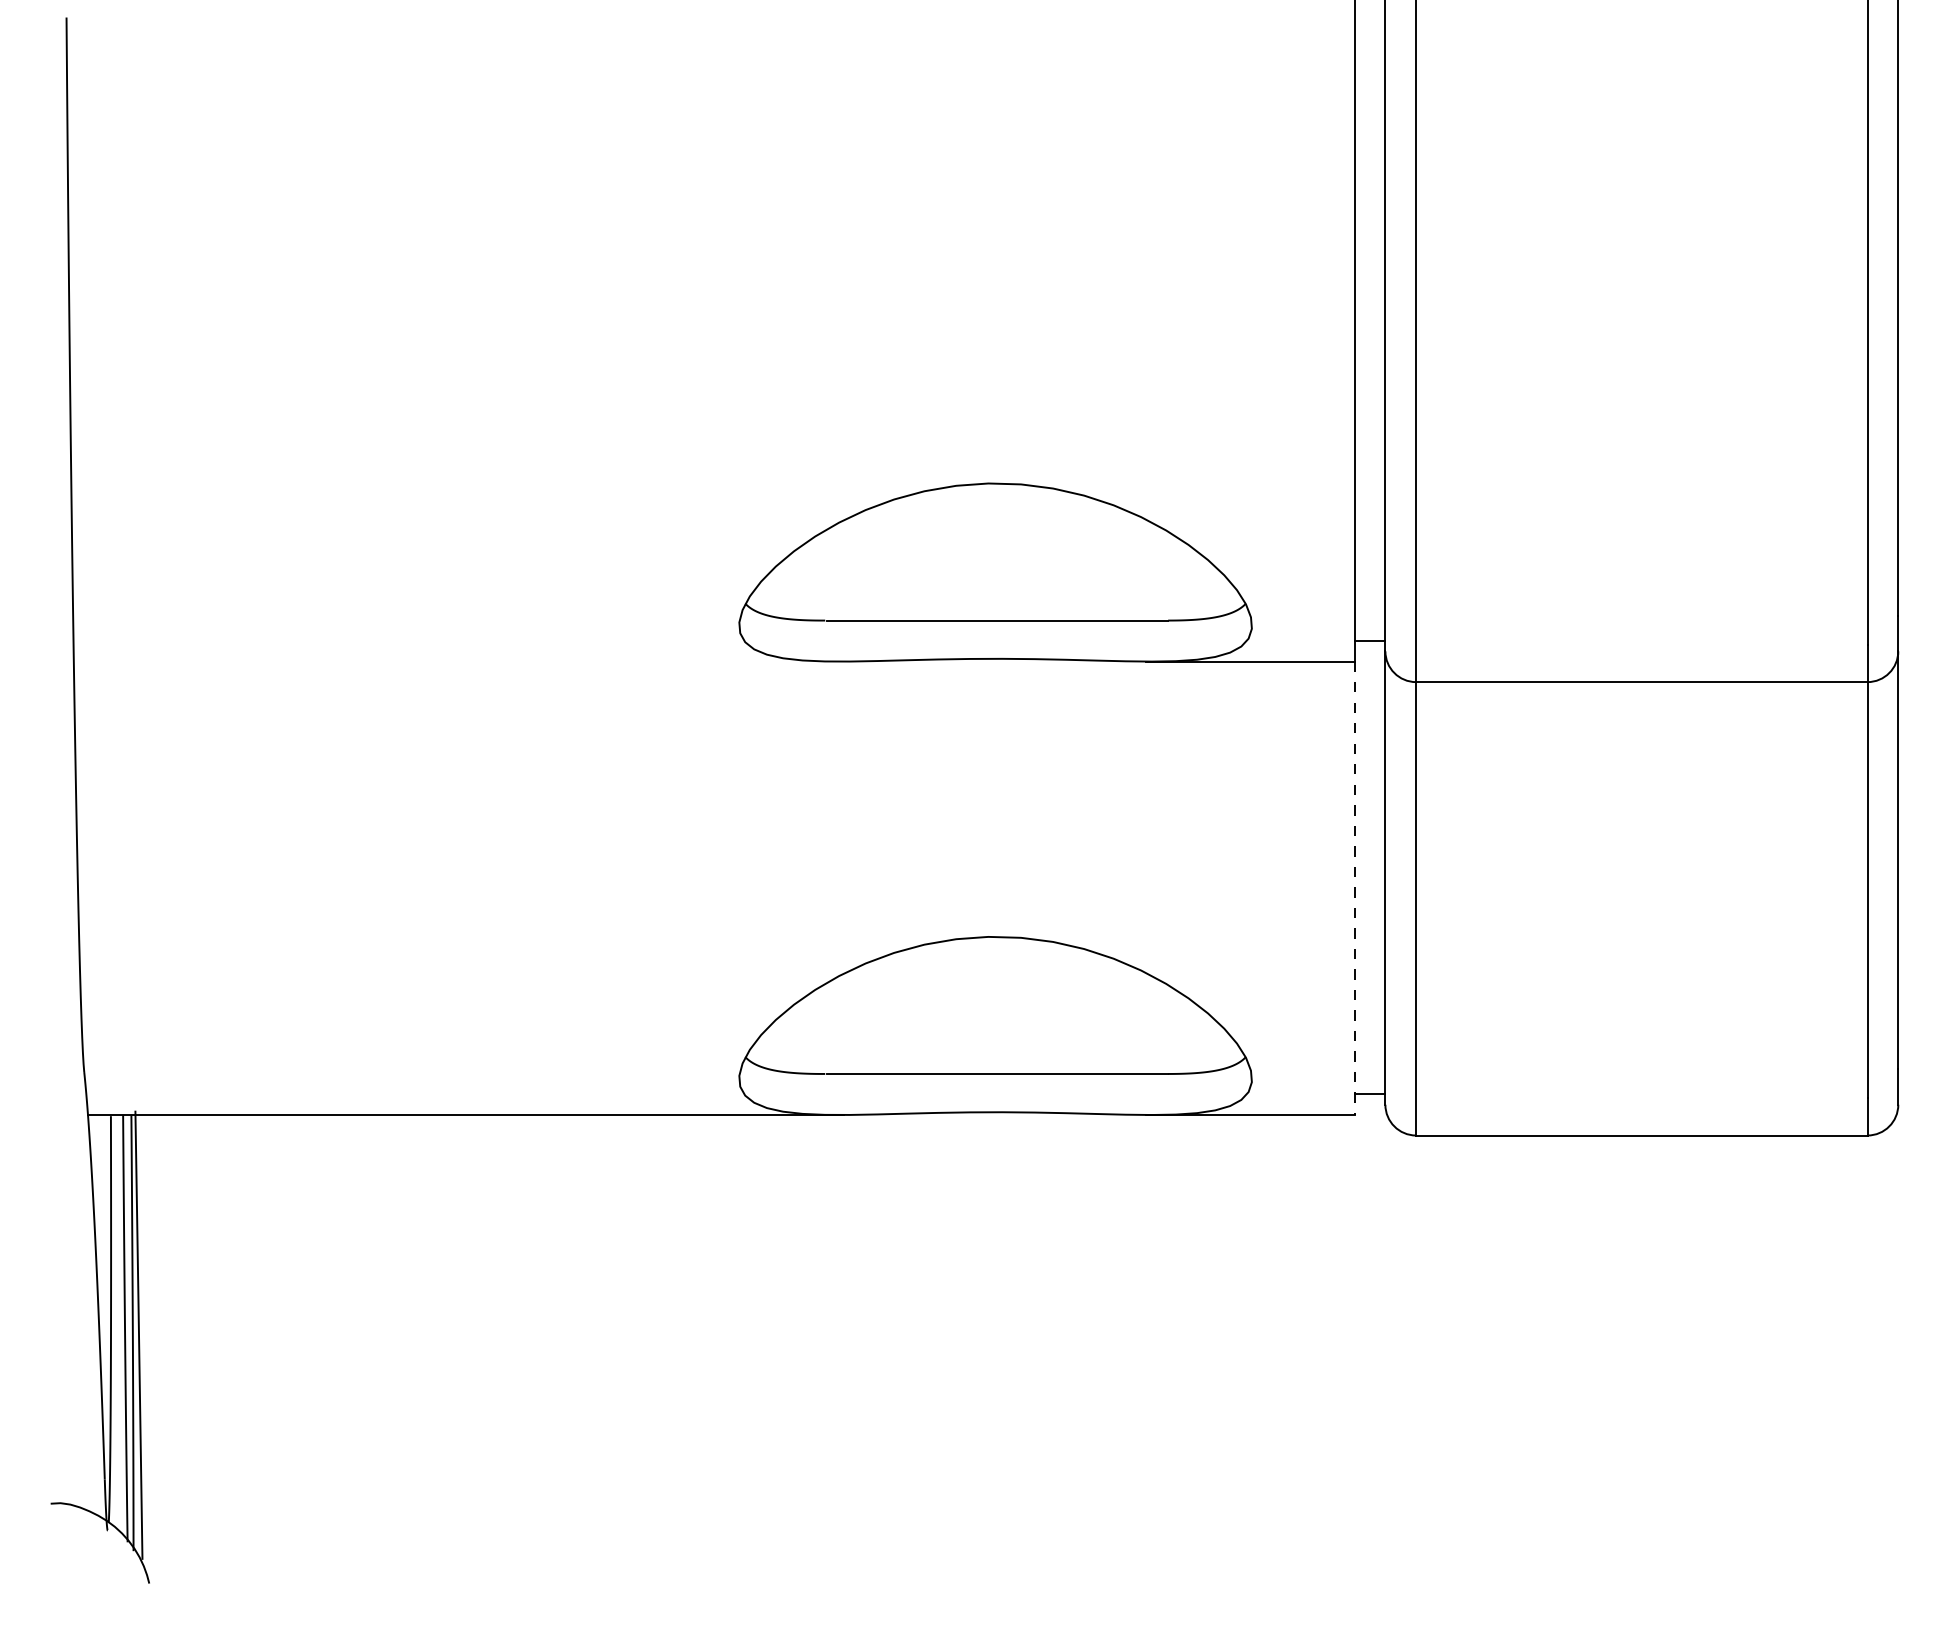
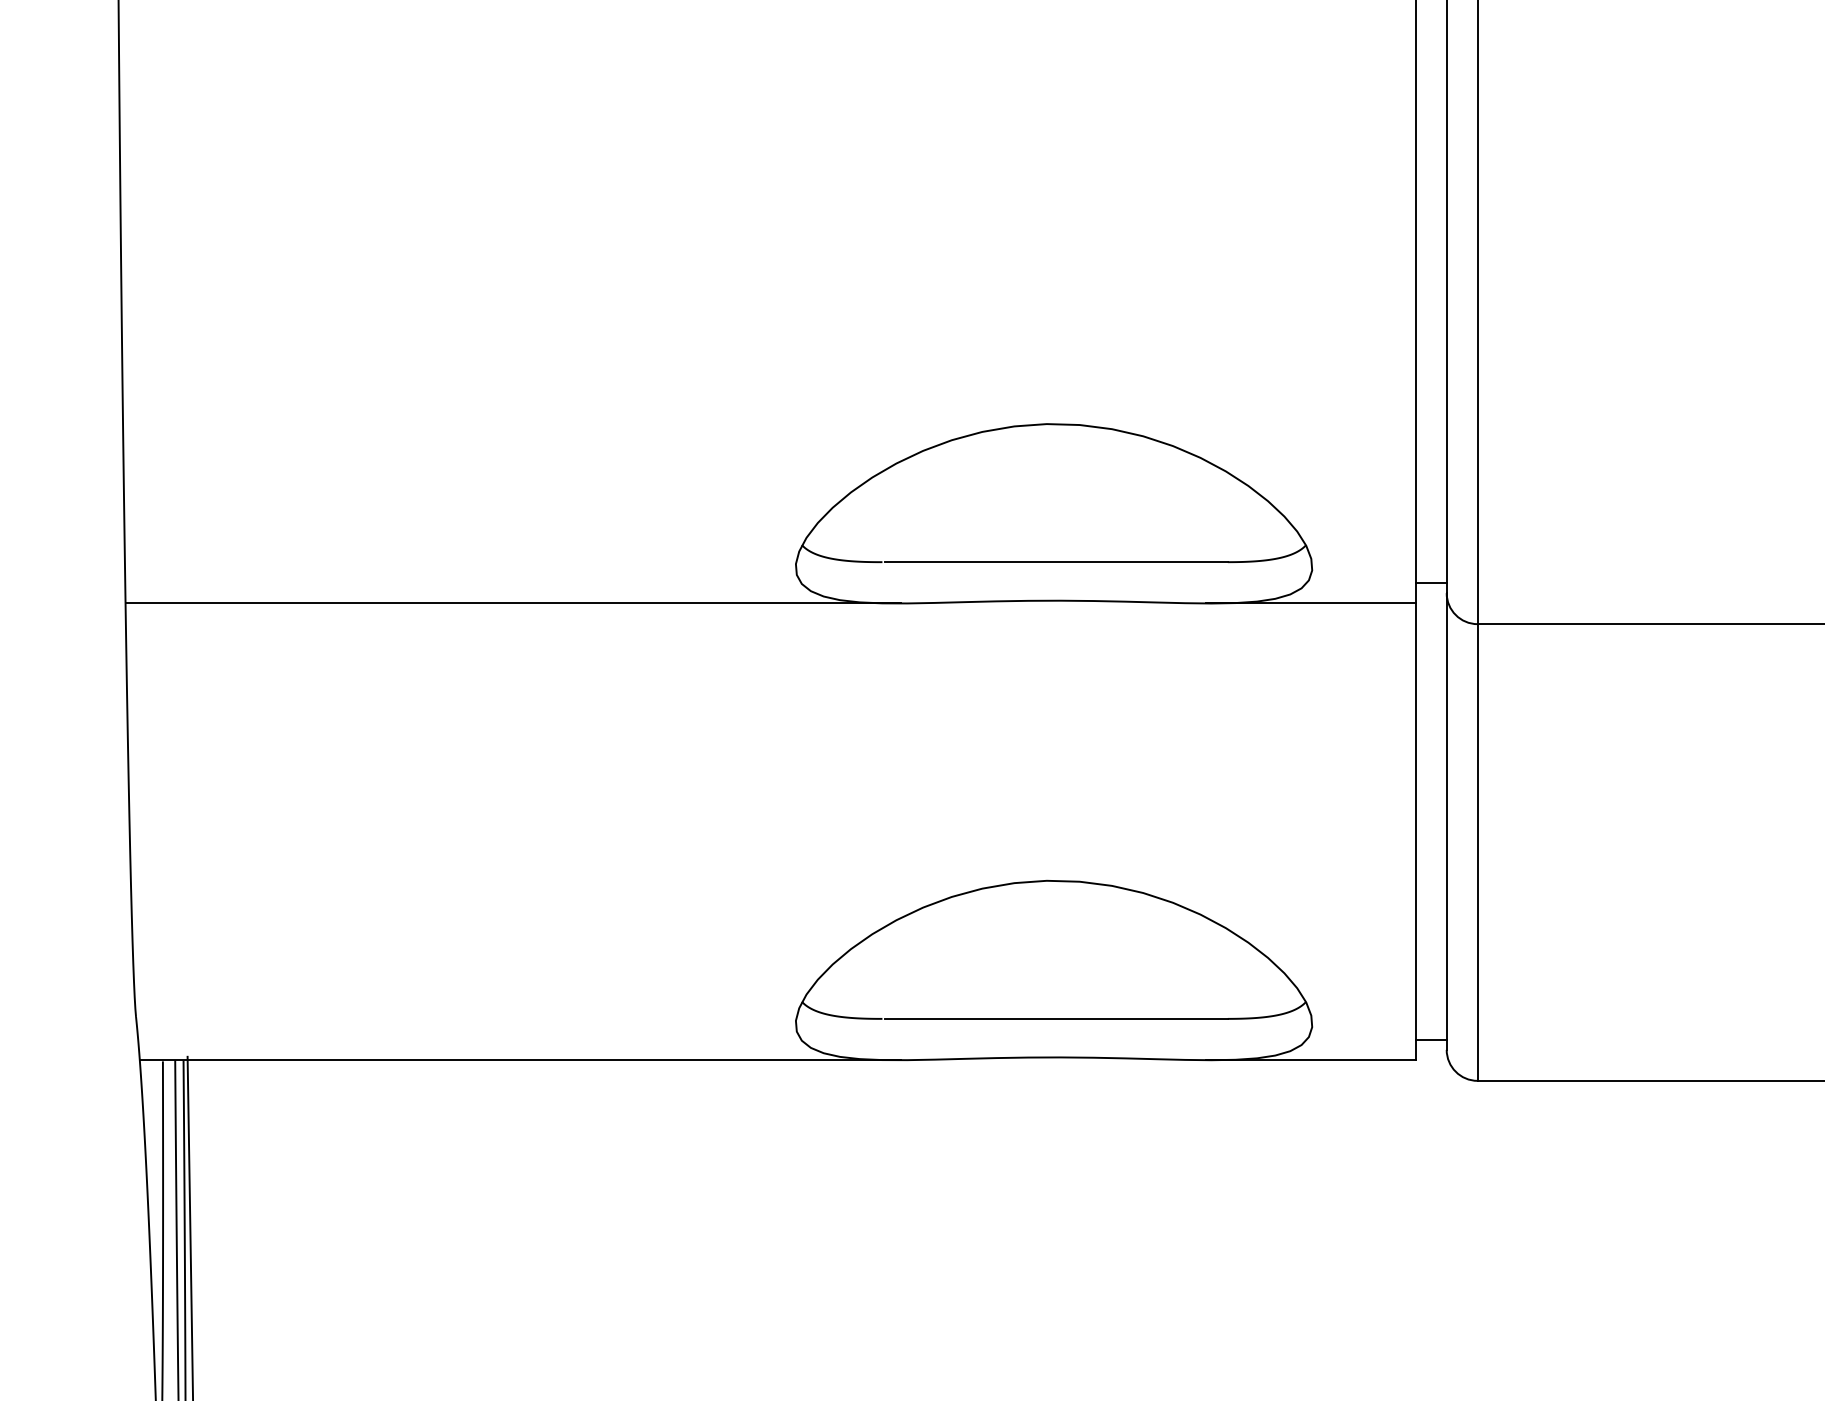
line: (458, 661) -> (513, 603), added
line: (1354, 888) -> (1415, 832), dashed -> solid

